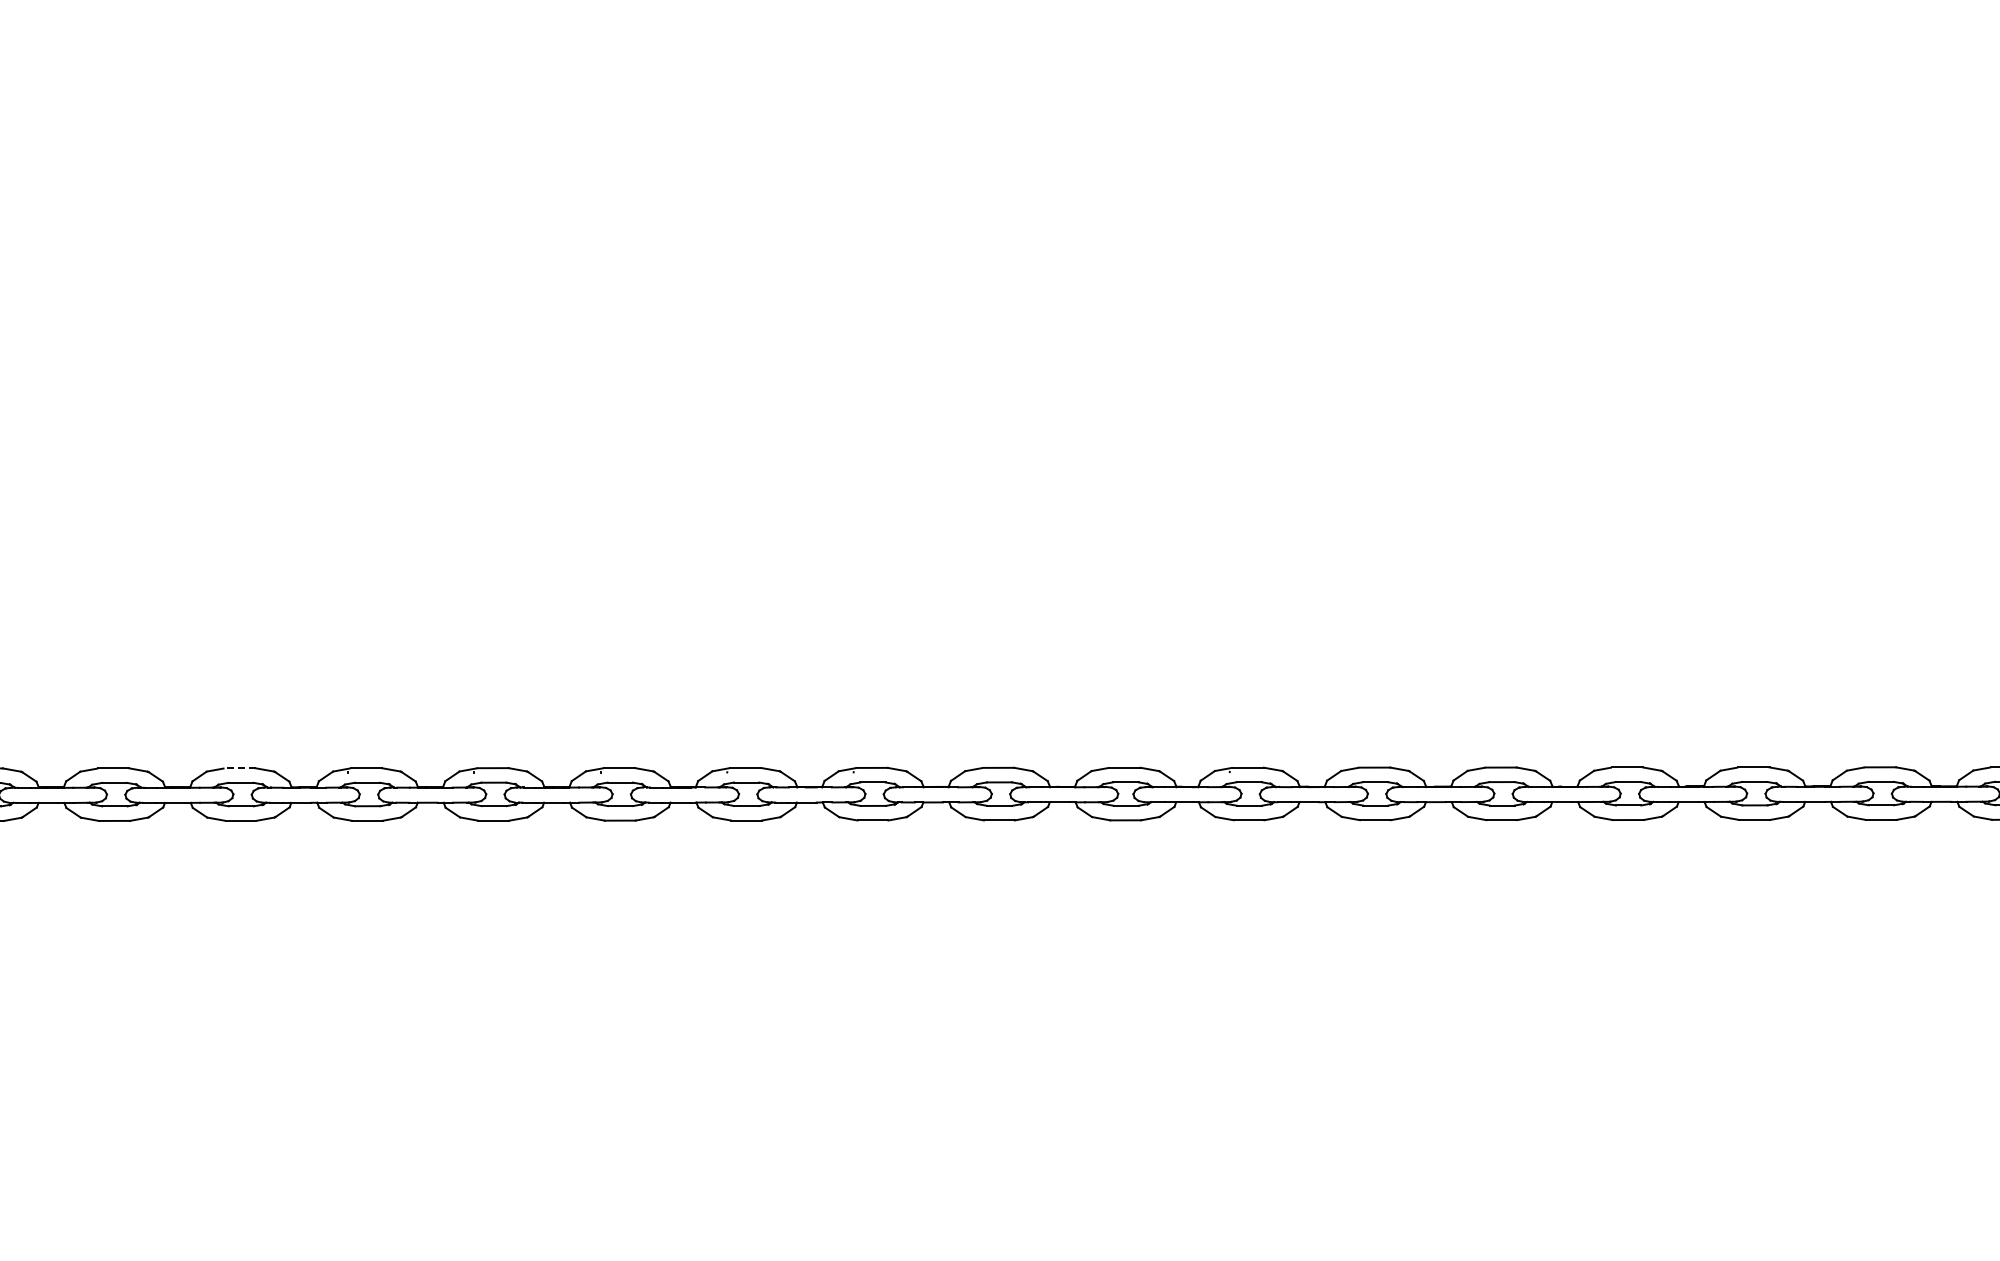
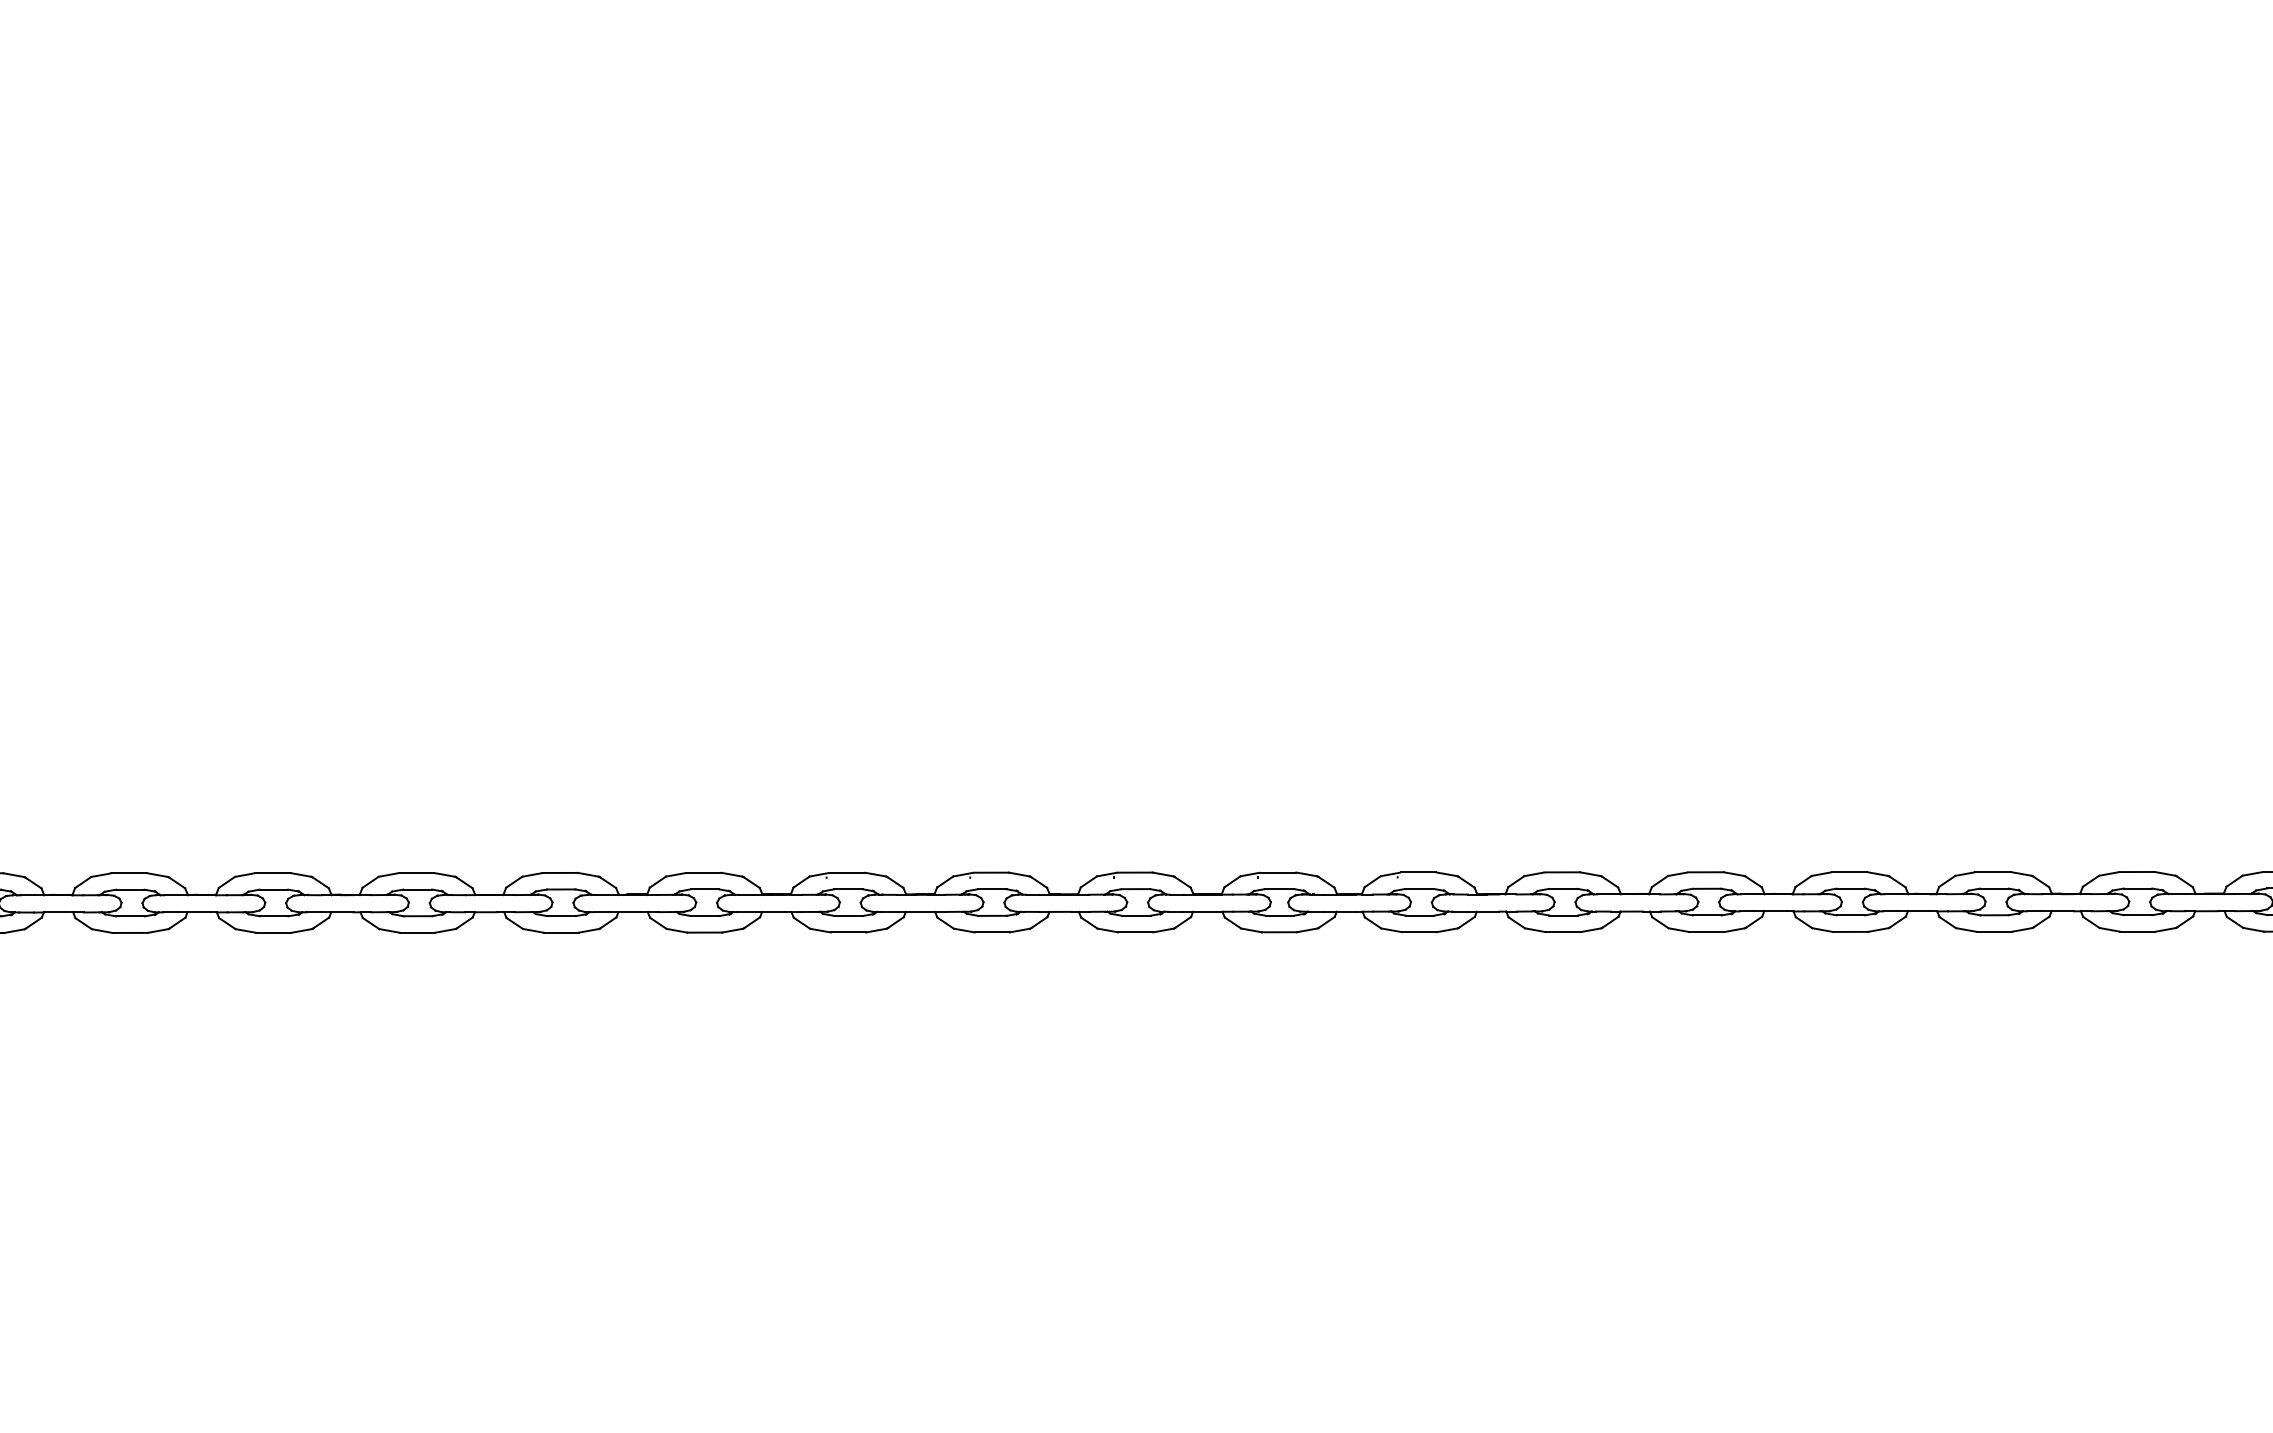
line: (240, 768) -> (273, 873), dashed -> solid

